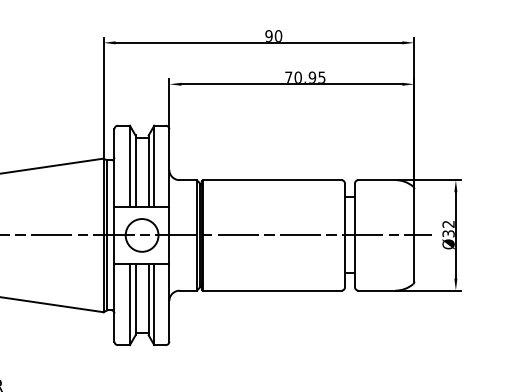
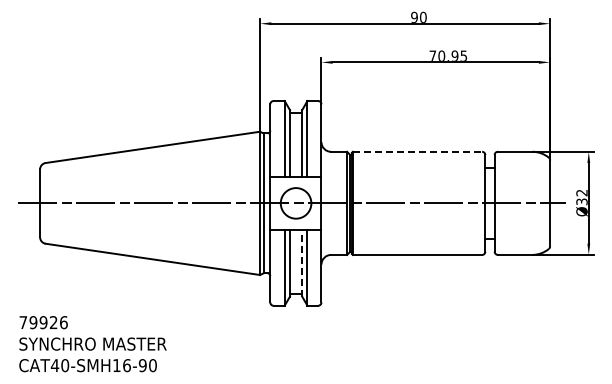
line: (272, 179) -> (417, 151), solid -> dashed
line: (148, 298) -> (302, 262), solid -> dashed

